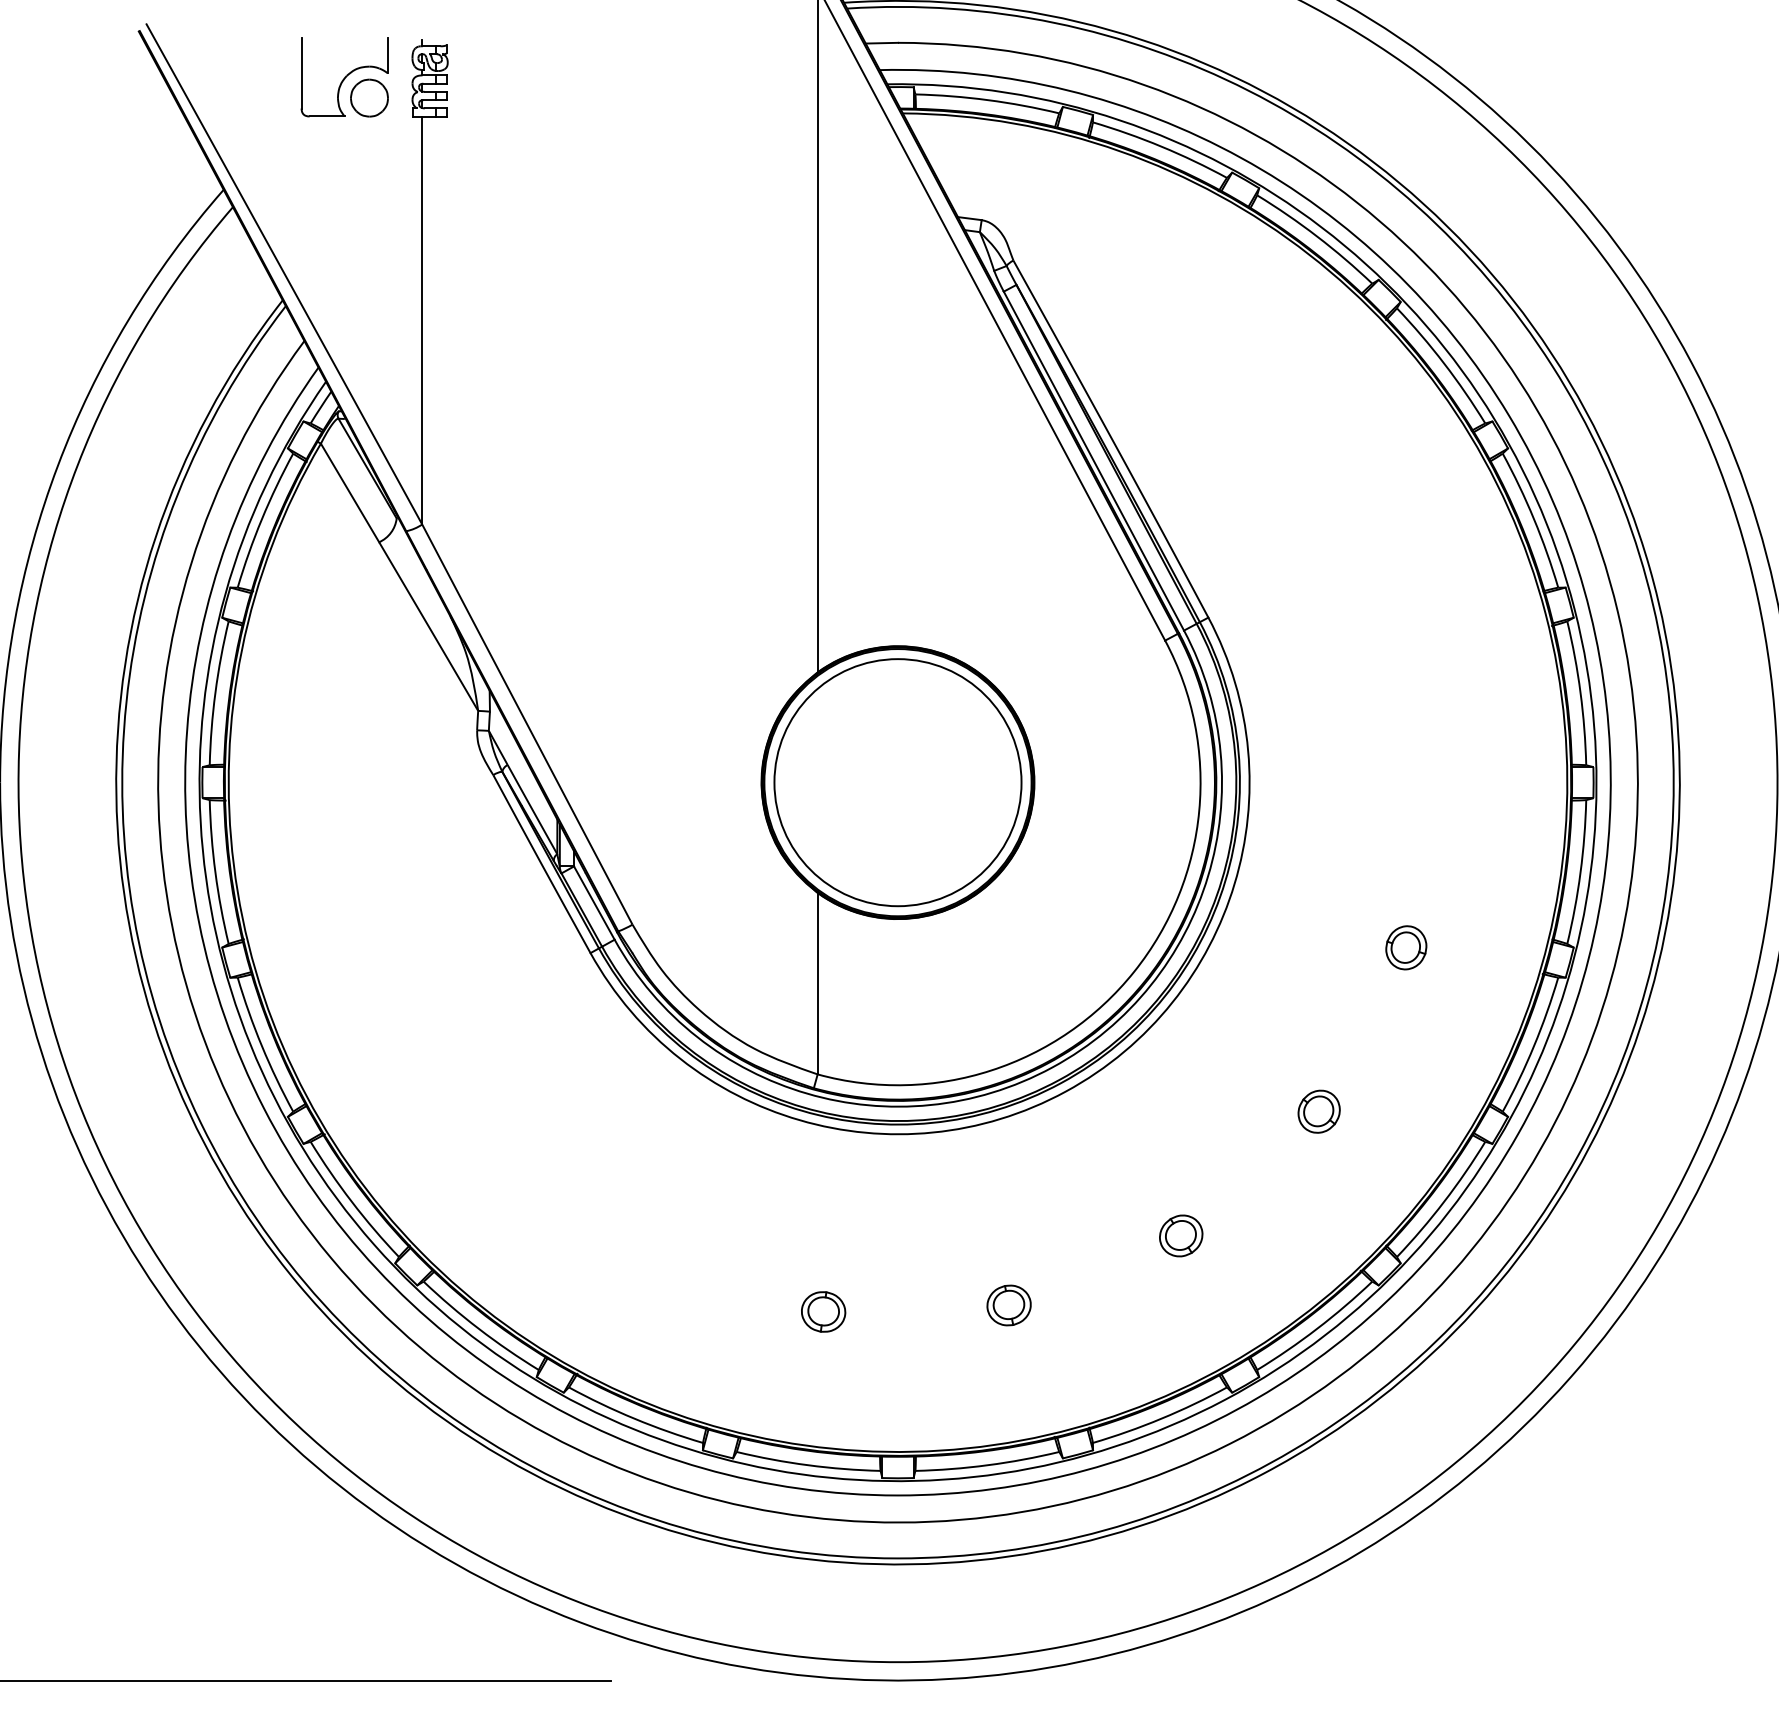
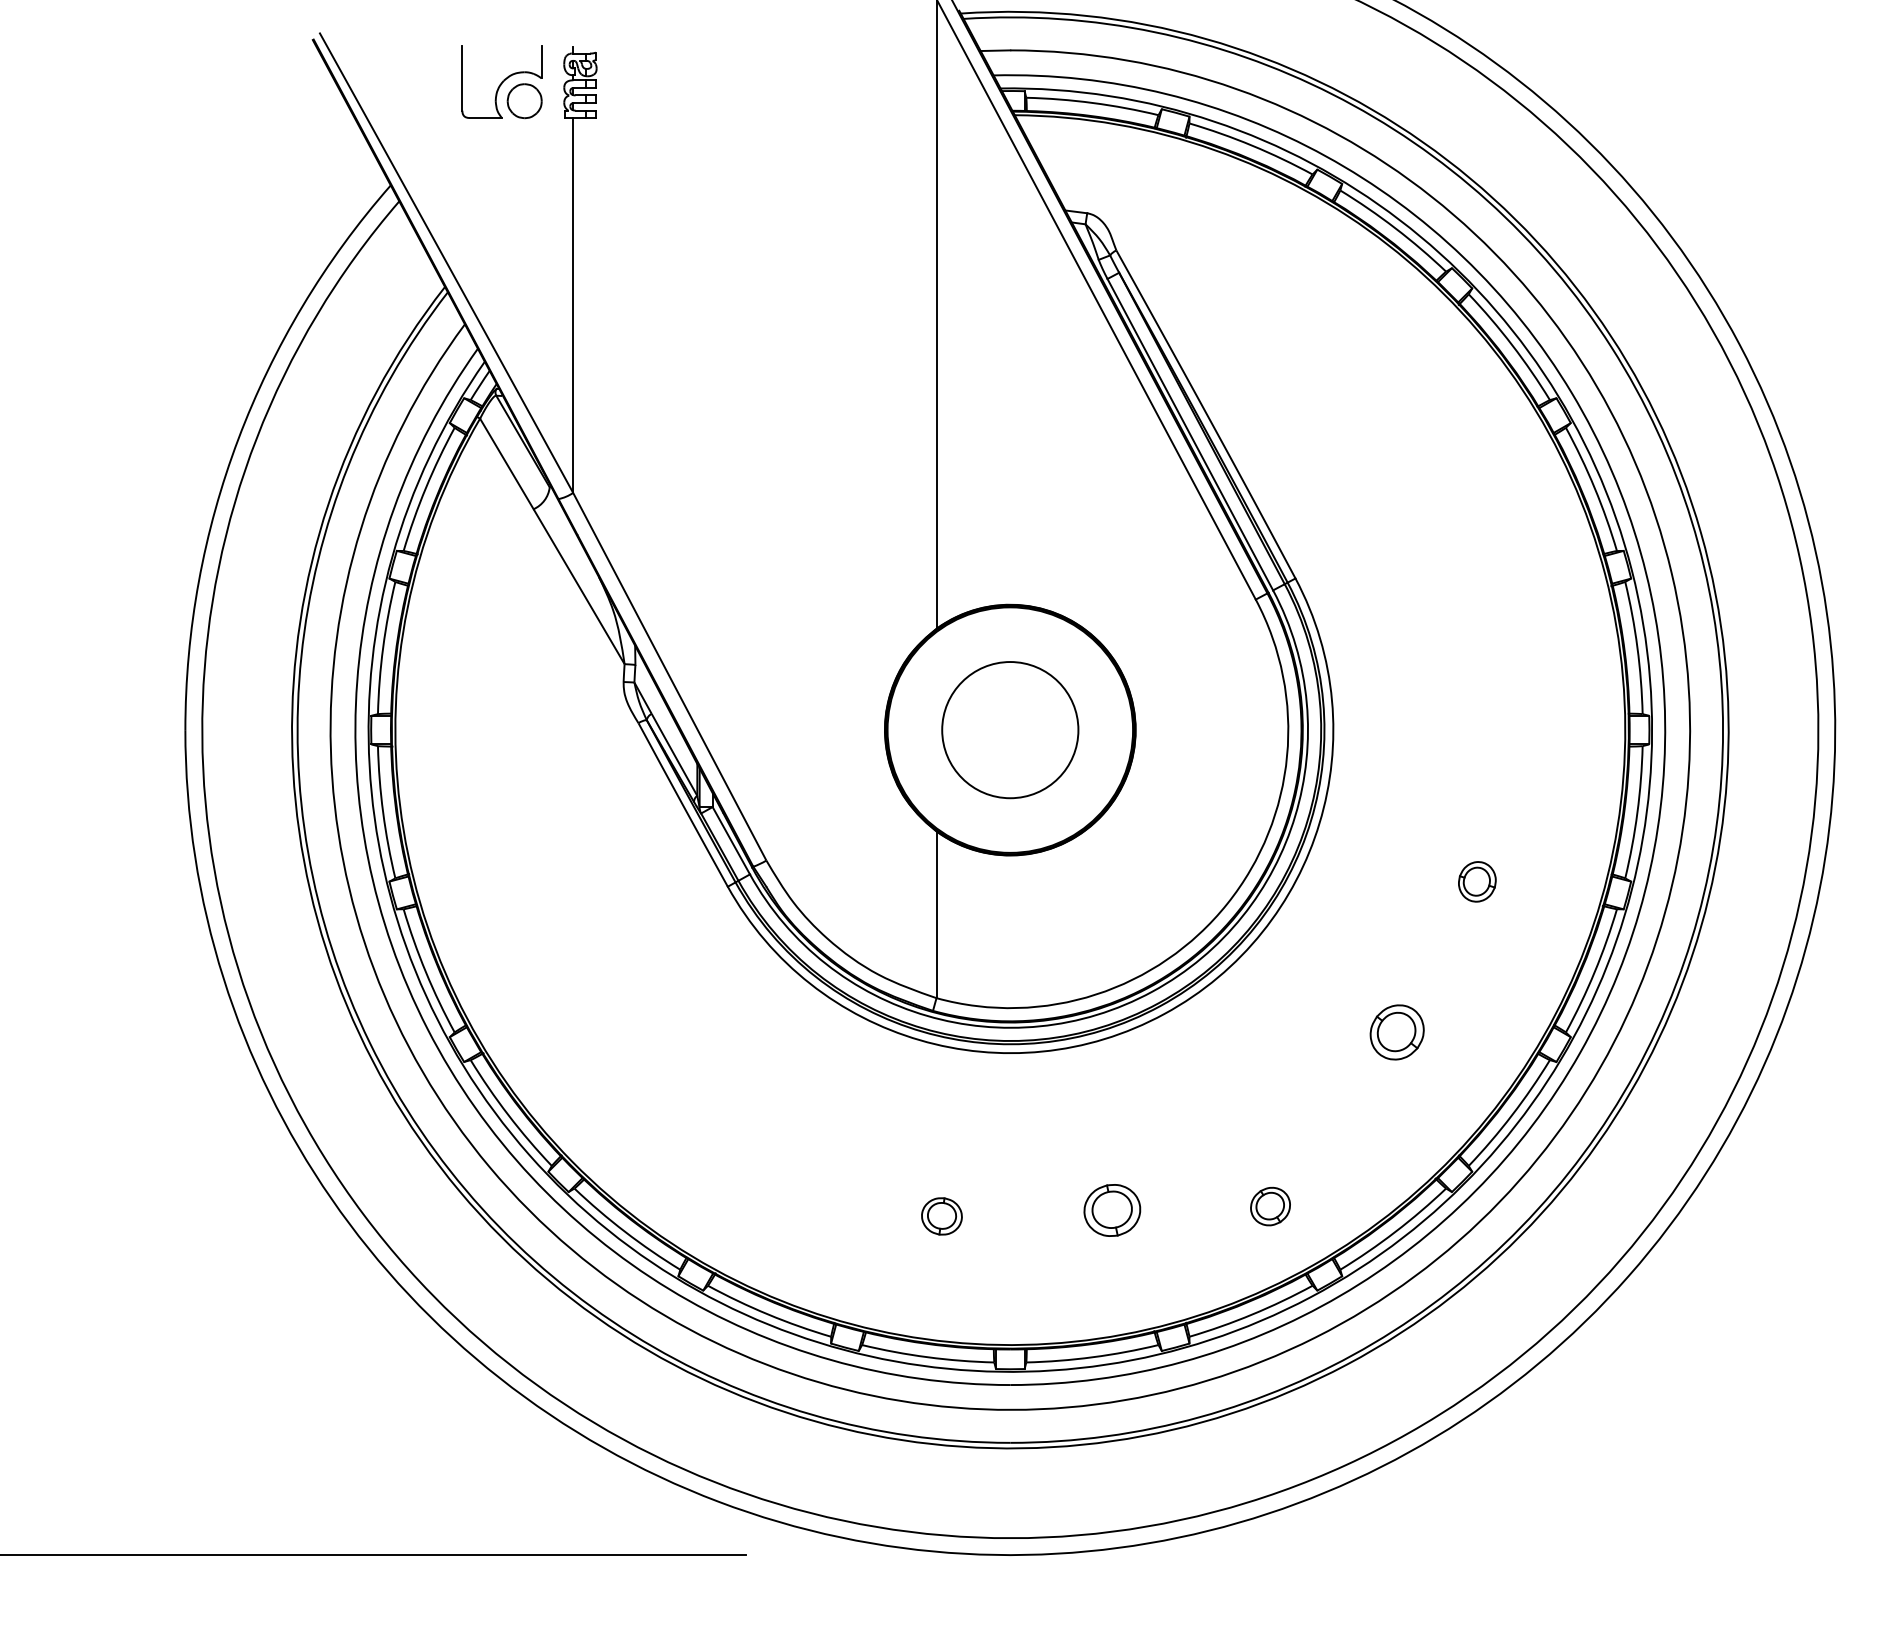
circle: (897, 781) -> (1009, 729), size x0.6
part: (1319, 1111) -> (1397, 1032), size x1.4
part: (1181, 1235) -> (1270, 1206), moved
part: (1009, 1305) -> (1112, 1210), size x1.4

